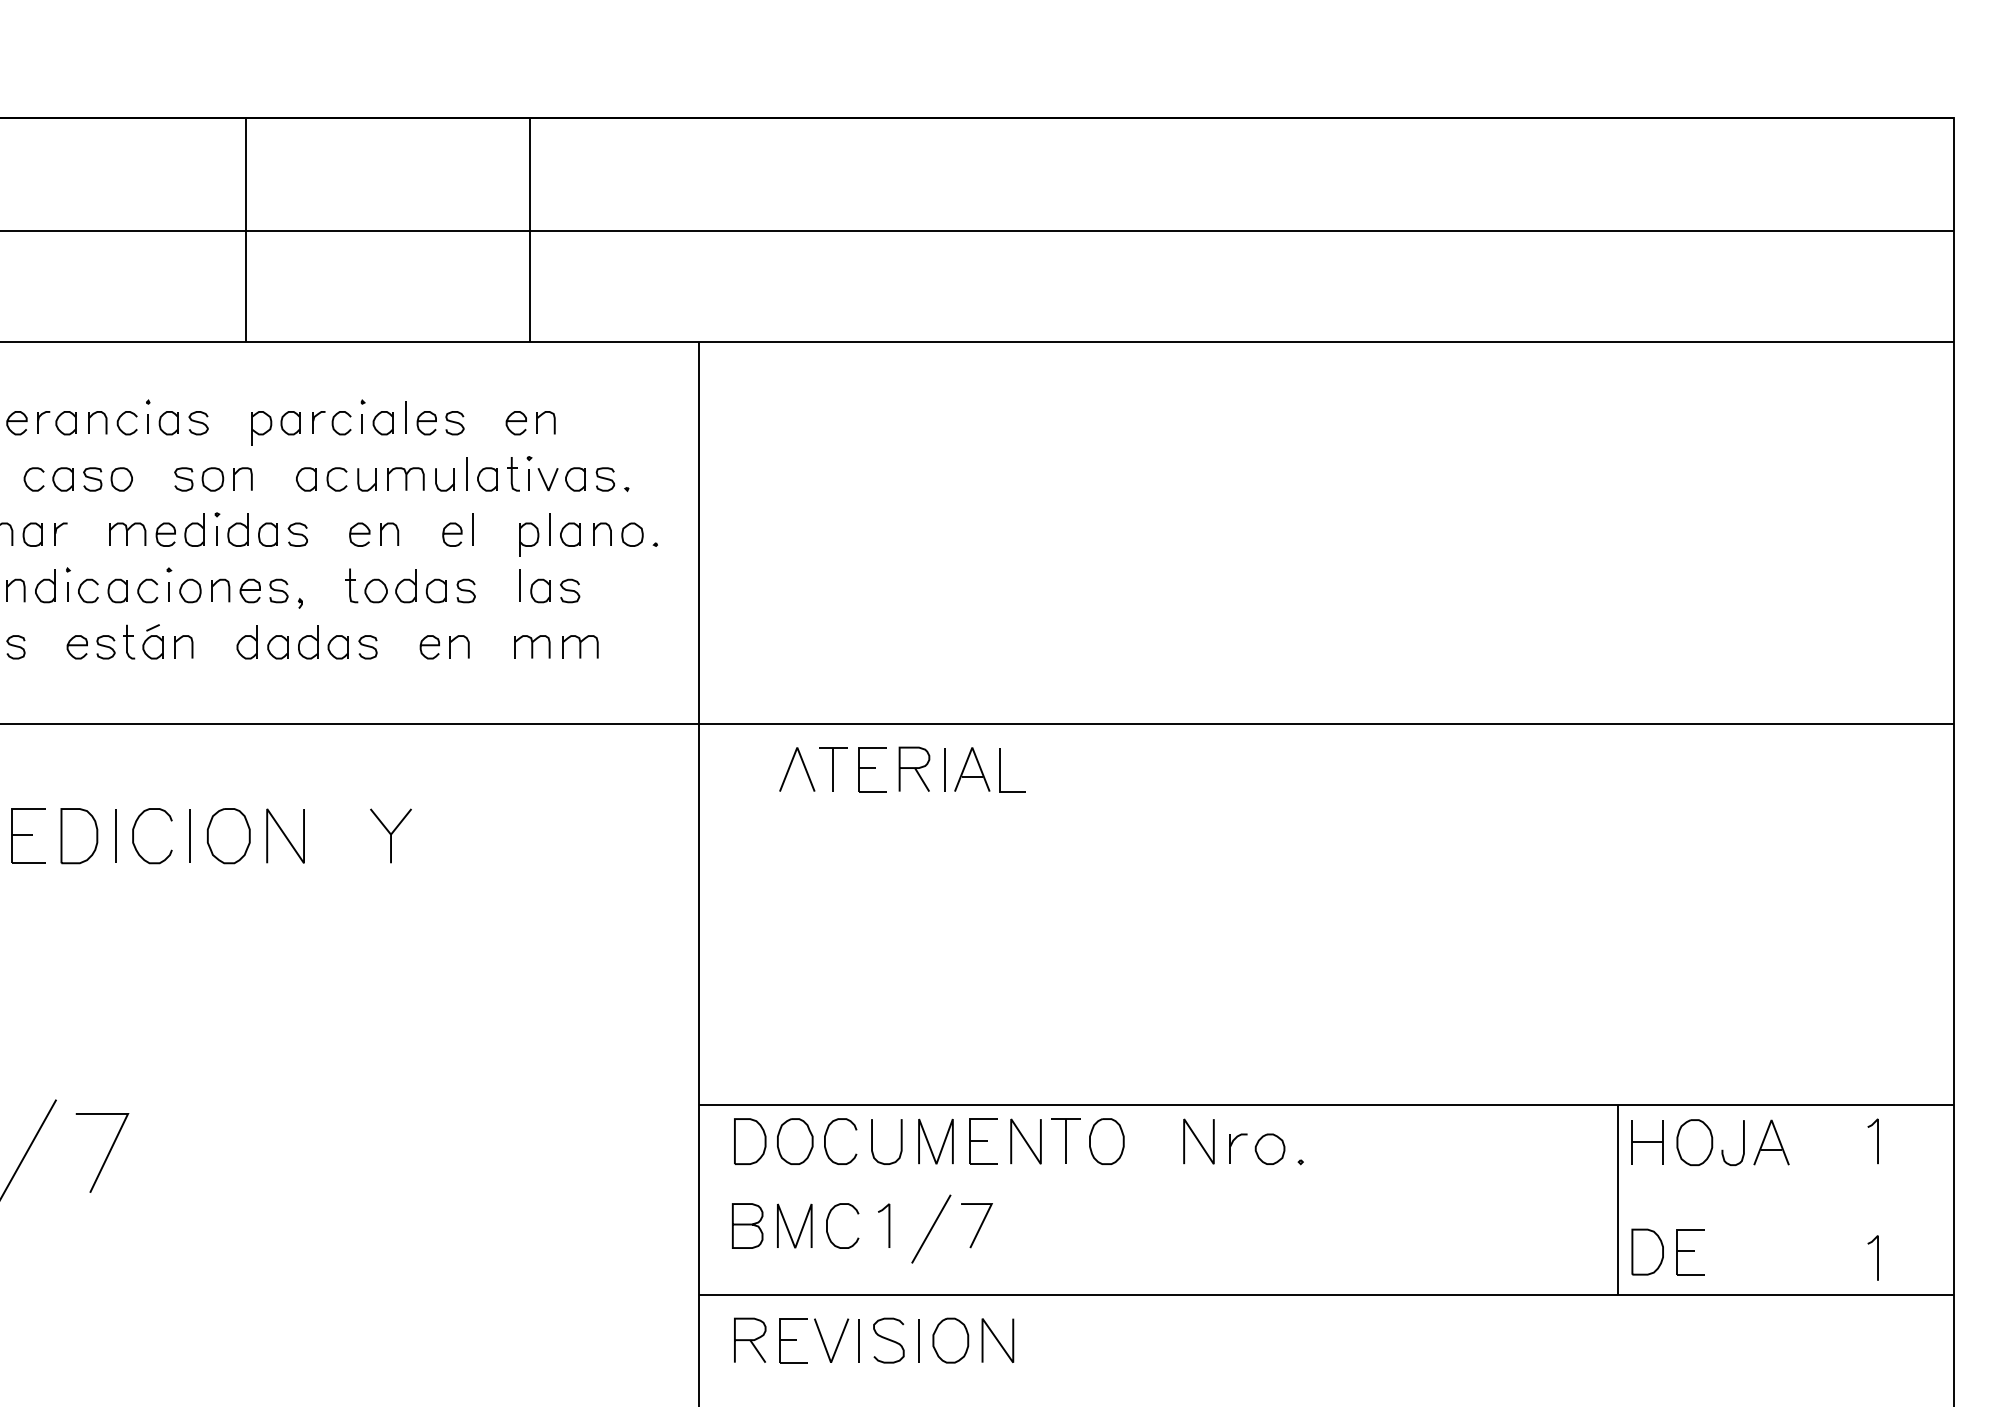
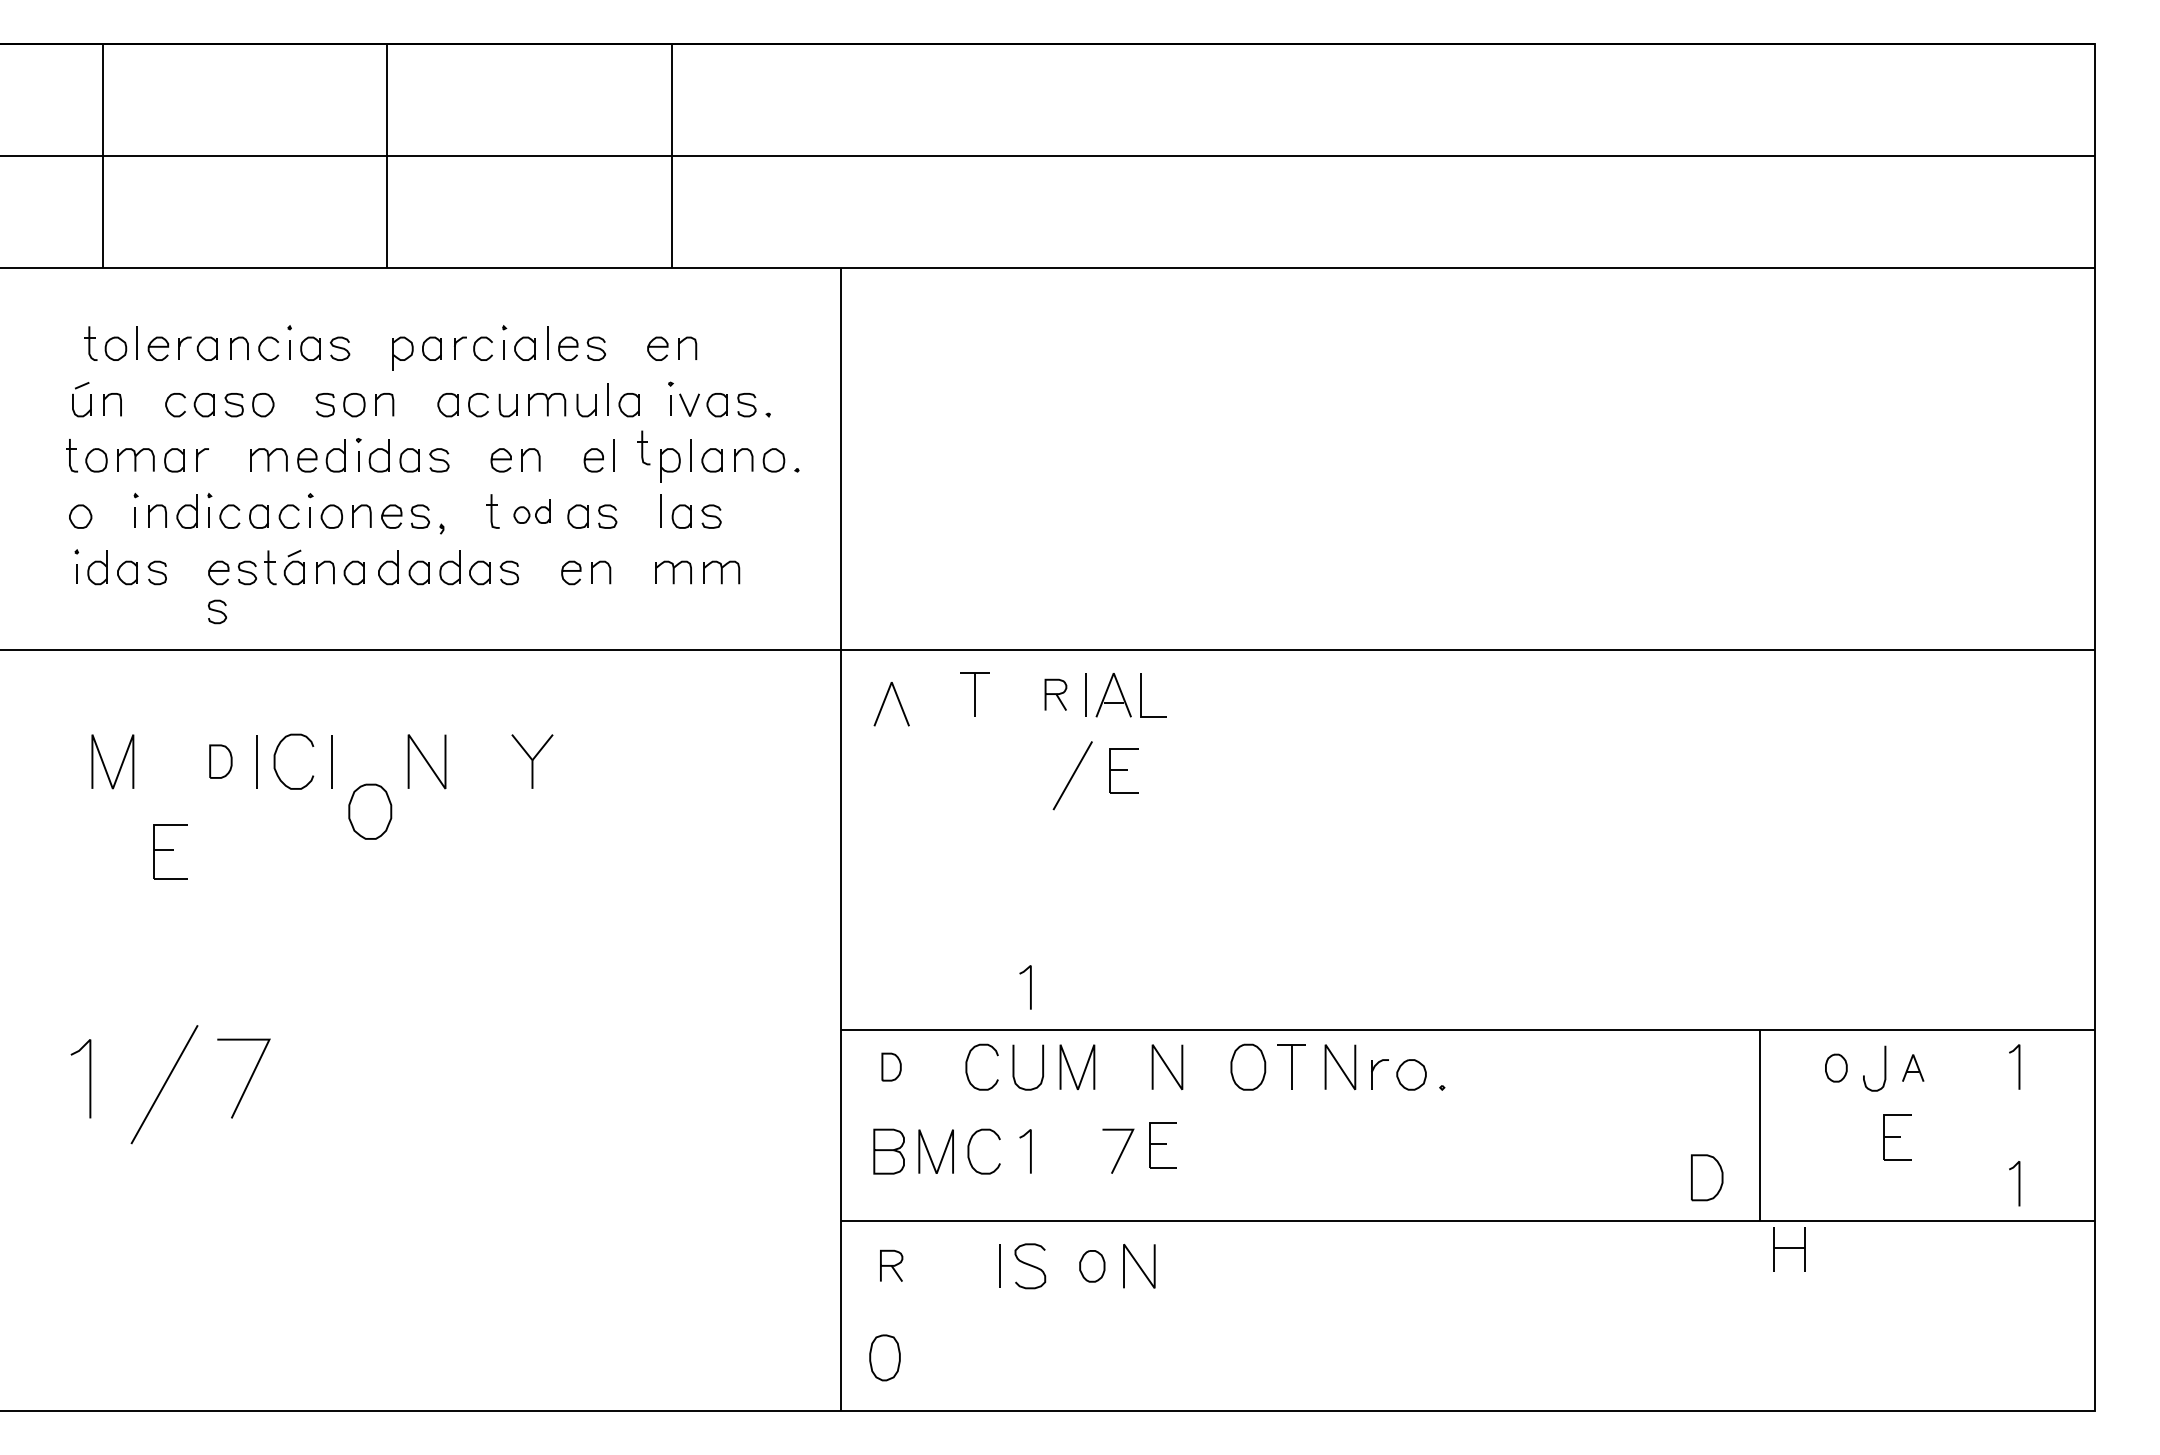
part: (513, 473) -> (643, 447), moved
part: (390, 585) -> (531, 511), size x0.7
part: (212, 646) -> (353, 572), added
curve: (76, 685) -> (217, 611), added
curve: (791, 766) -> (885, 701), moved
part: (872, 768) -> (1123, 770), moved
part: (914, 768) -> (1055, 694), size x0.7
part: (29, 835) -> (170, 851), moved
part: (79, 835) -> (220, 761), size x0.6
part: (229, 835) -> (370, 811), moved
curve: (889, 1061) -> (1030, 987), added
part: (750, 1140) -> (891, 1066), size x0.6
part: (795, 1140) -> (936, 1066), removed
part: (1066, 1140) -> (1291, 1066), moved
part: (983, 1141) -> (1162, 1145), moved
part: (1695, 1141) -> (1836, 1067), size x0.6
part: (1772, 1141) -> (1913, 1067), size x0.6
part: (1648, 1142) -> (1789, 1249), moved
line: (931, 1228) -> (1072, 775), moved
part: (1648, 1251) -> (1707, 1177), moved
part: (1691, 1251) -> (1897, 1137), moved
part: (821, 1338) -> (962, 1264), removed
part: (750, 1339) -> (891, 1265), size x0.7
line: (919, 1339) -> (1060, 1265), removed
part: (951, 1340) -> (1092, 1266), size x0.7

